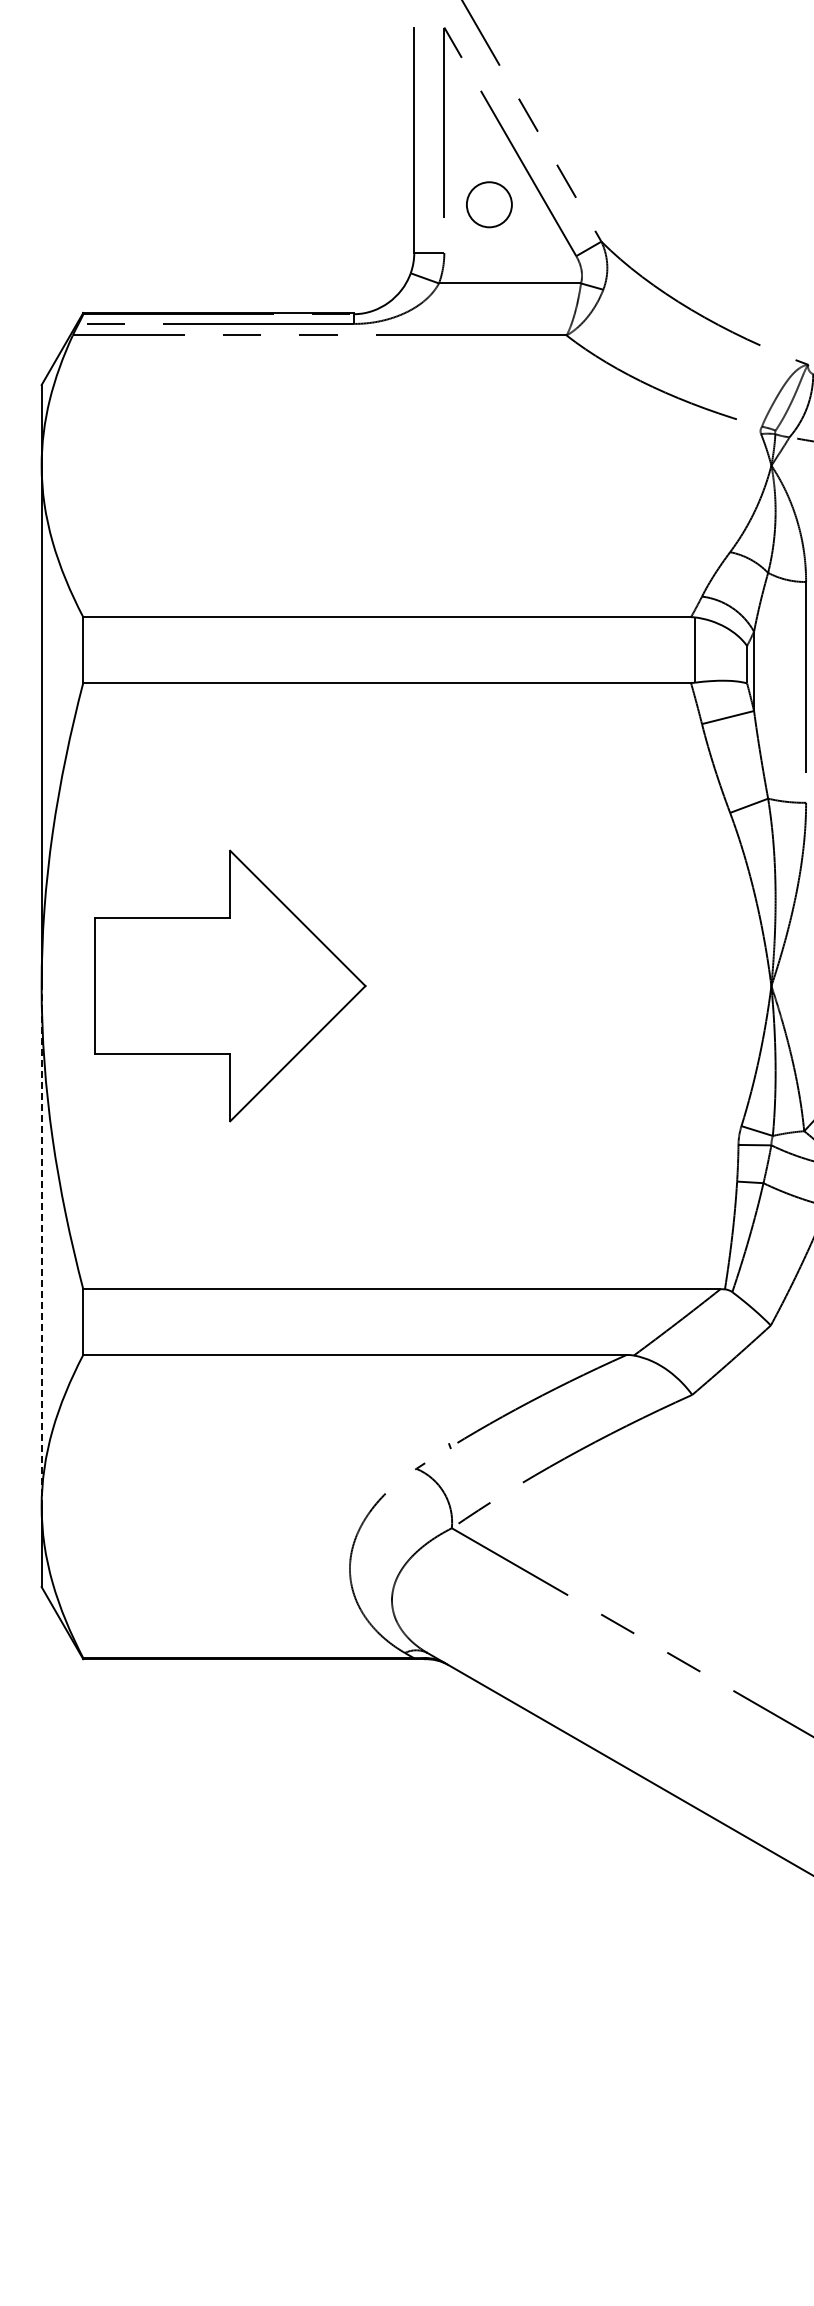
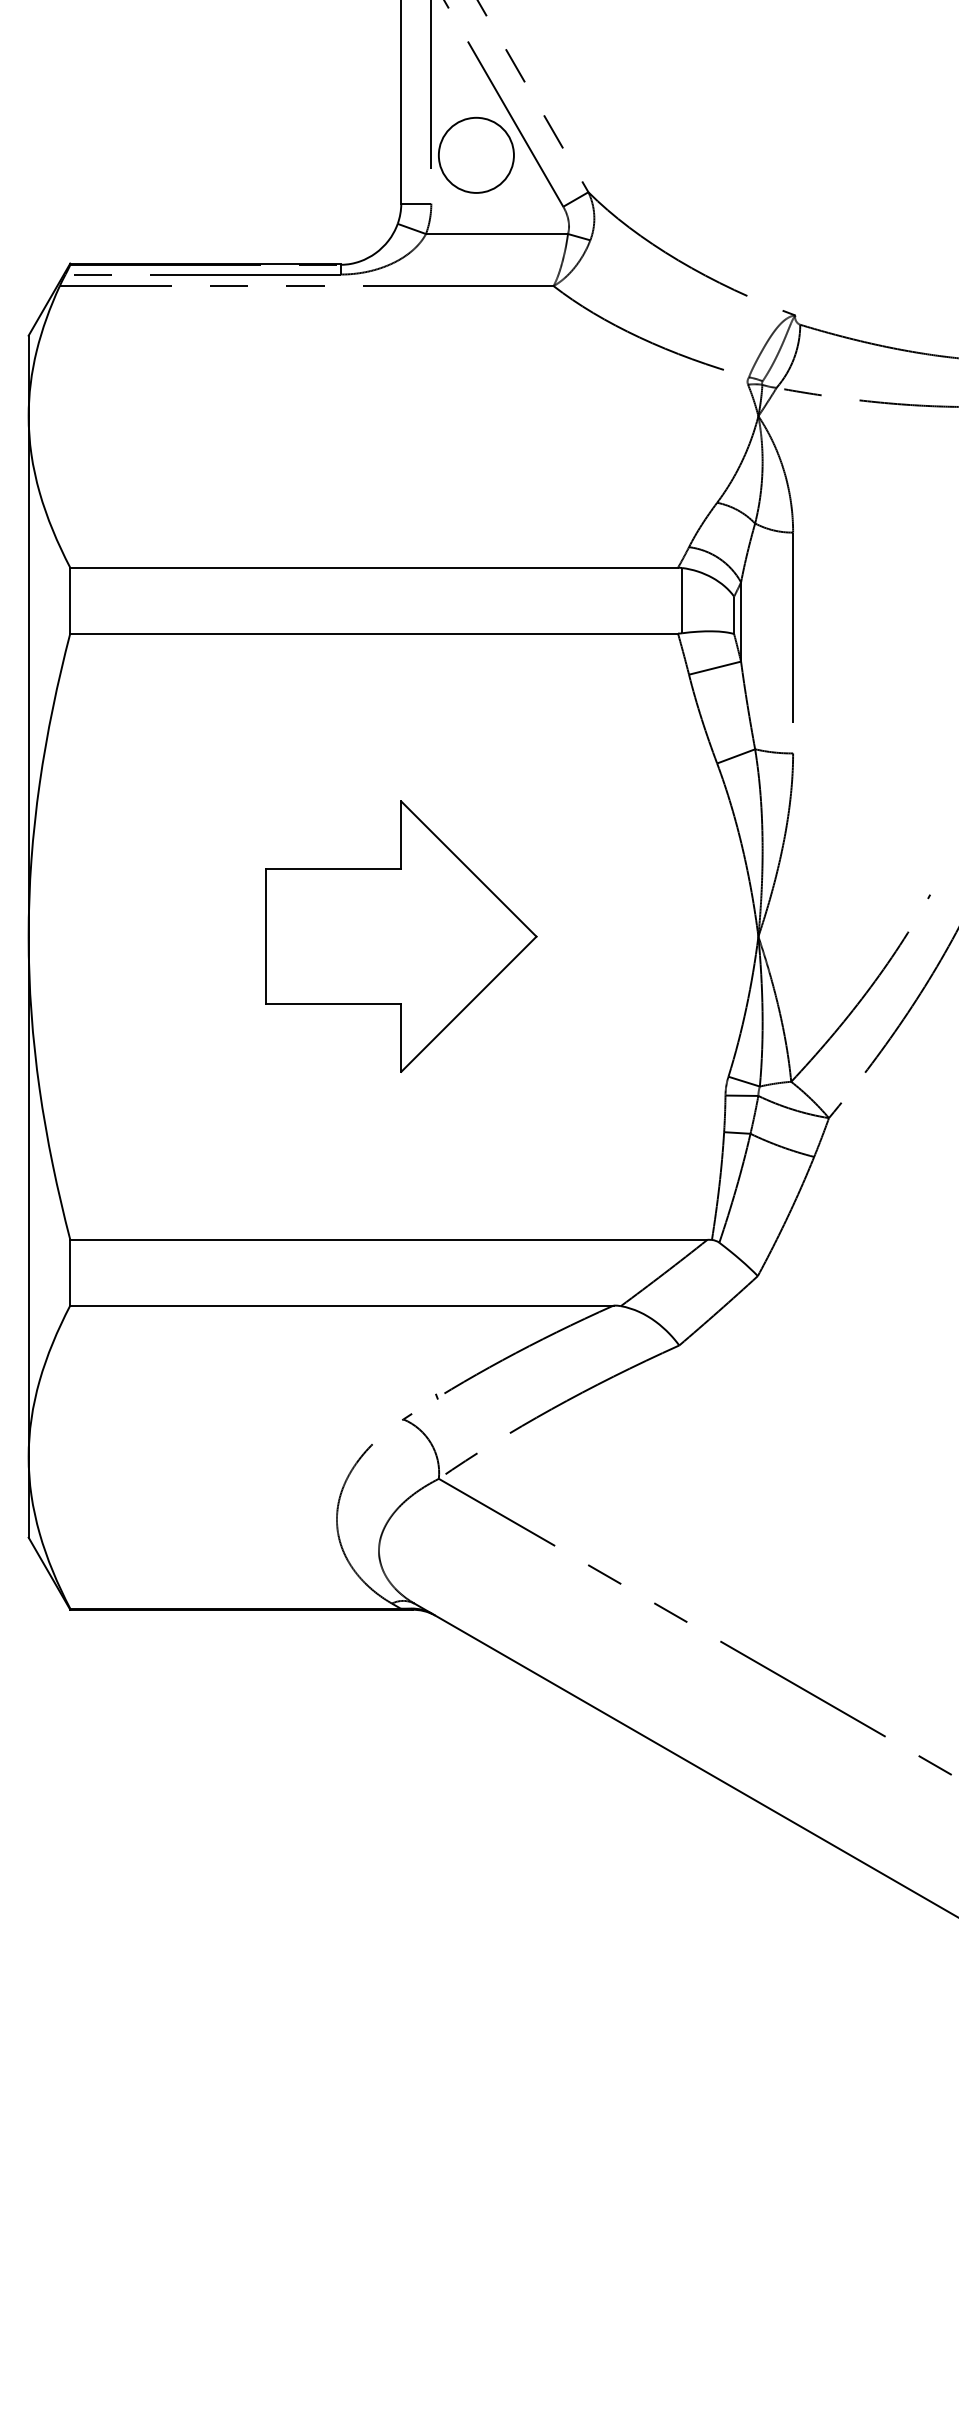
circle: (488, 203) -> (475, 154), size x1.67
part: (230, 985) -> (401, 936), moved
line: (41, 1245) -> (28, 1196), dashed -> solid

